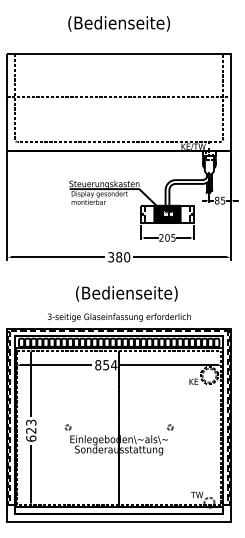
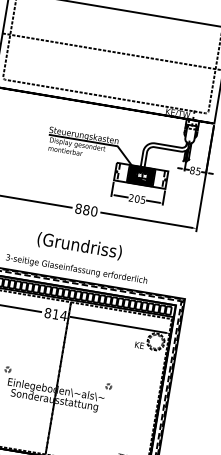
text: (111, 257) -> (78, 209), 380 -> 880
text: (129, 293) -> (90, 247), (Bedienseite) -> (Grundriss)
text: (106, 365) -> (56, 314), 854 -> 814

